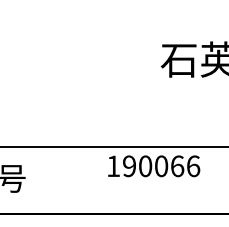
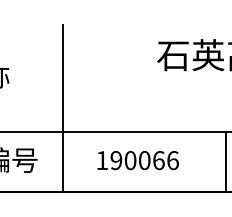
line: (53, 119) -> (62, 108), added
text: (153, 166) -> (137, 160), moved

